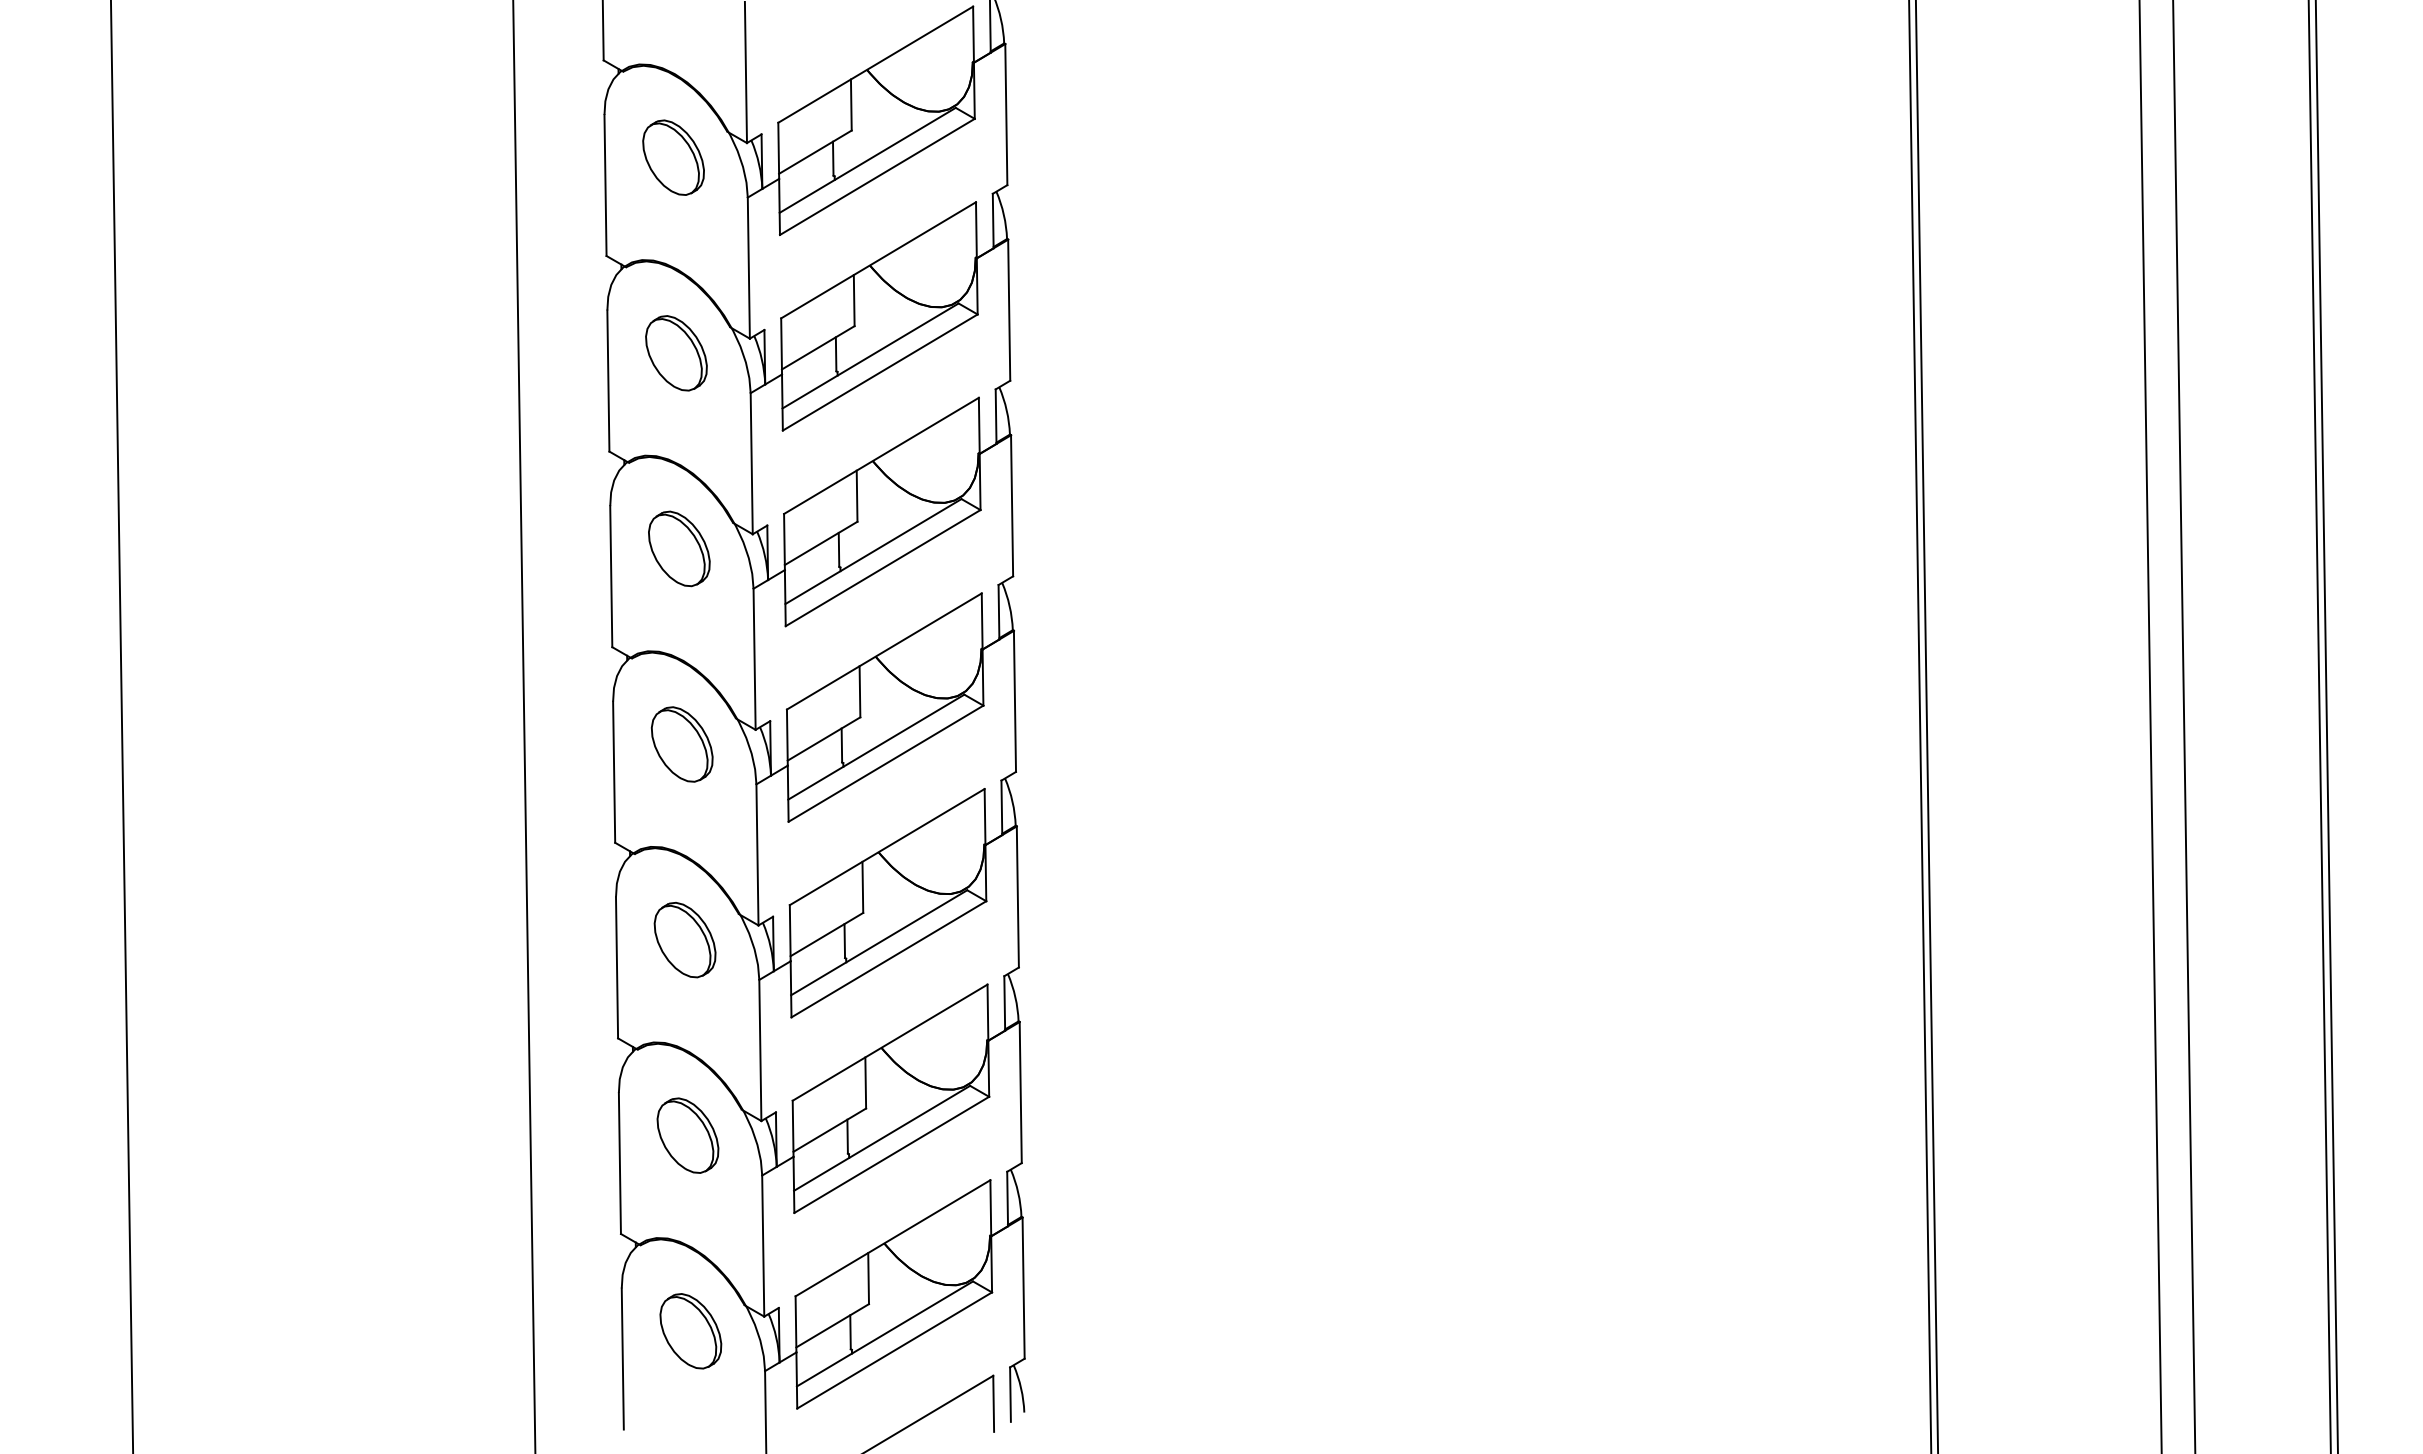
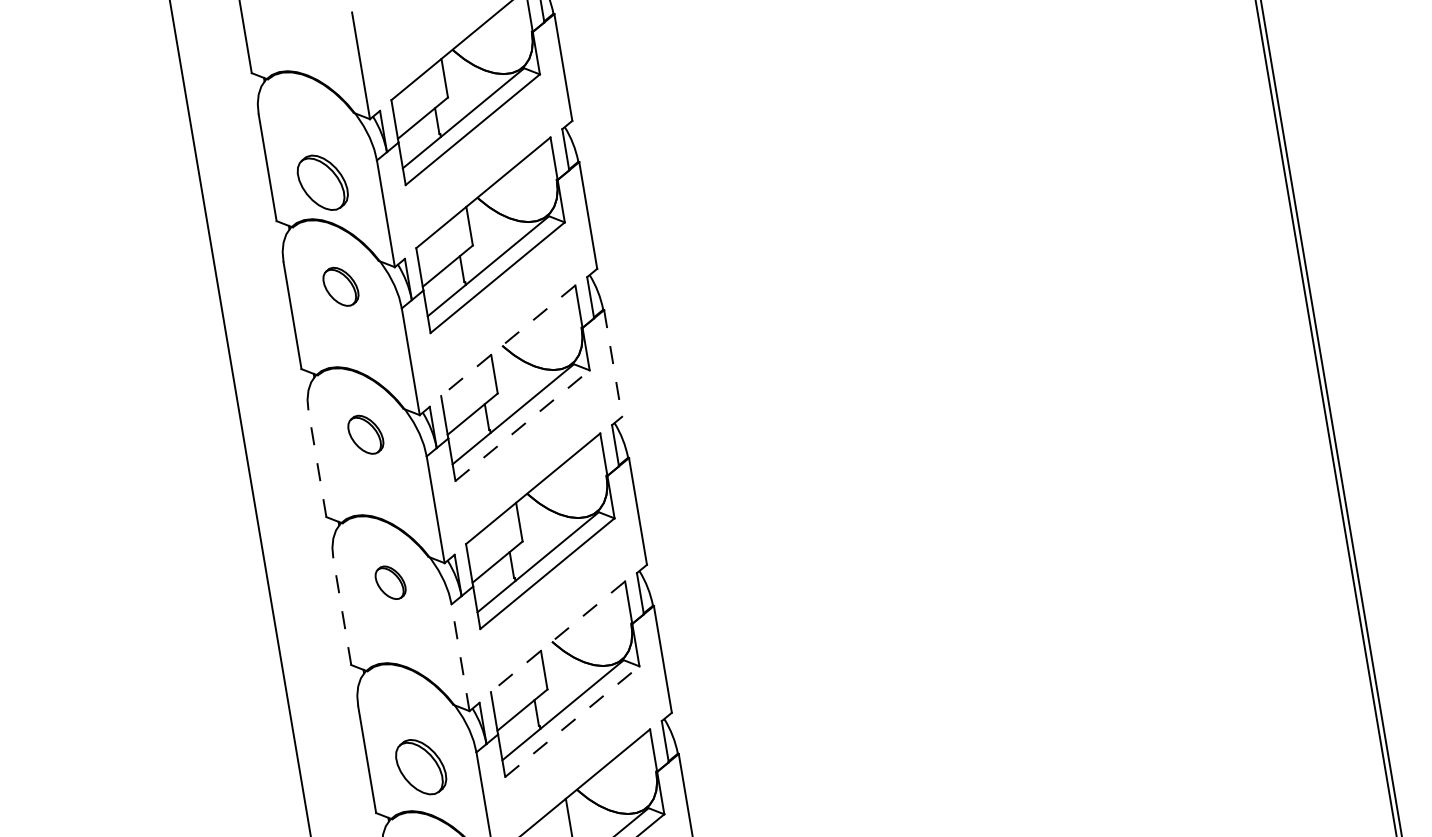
part: (673, 157) -> (322, 182), moved
part: (676, 353) -> (340, 286), size x0.7
line: (881, 456) -> (508, 341), solid -> dashed
line: (1012, 505) -> (613, 363), solid -> dashed
part: (679, 548) -> (365, 434), size x0.7
line: (883, 567) -> (522, 425), solid -> dashed
line: (611, 576) -> (317, 463), solid -> dashed
part: (681, 744) -> (390, 582), size x0.6
line: (614, 772) -> (342, 611), solid -> dashed
line: (886, 847) -> (557, 637), solid -> dashed
line: (757, 854) -> (460, 657), solid -> dashed
part: (684, 940) -> (420, 767), moved
line: (889, 959) -> (572, 721), solid -> dashed

